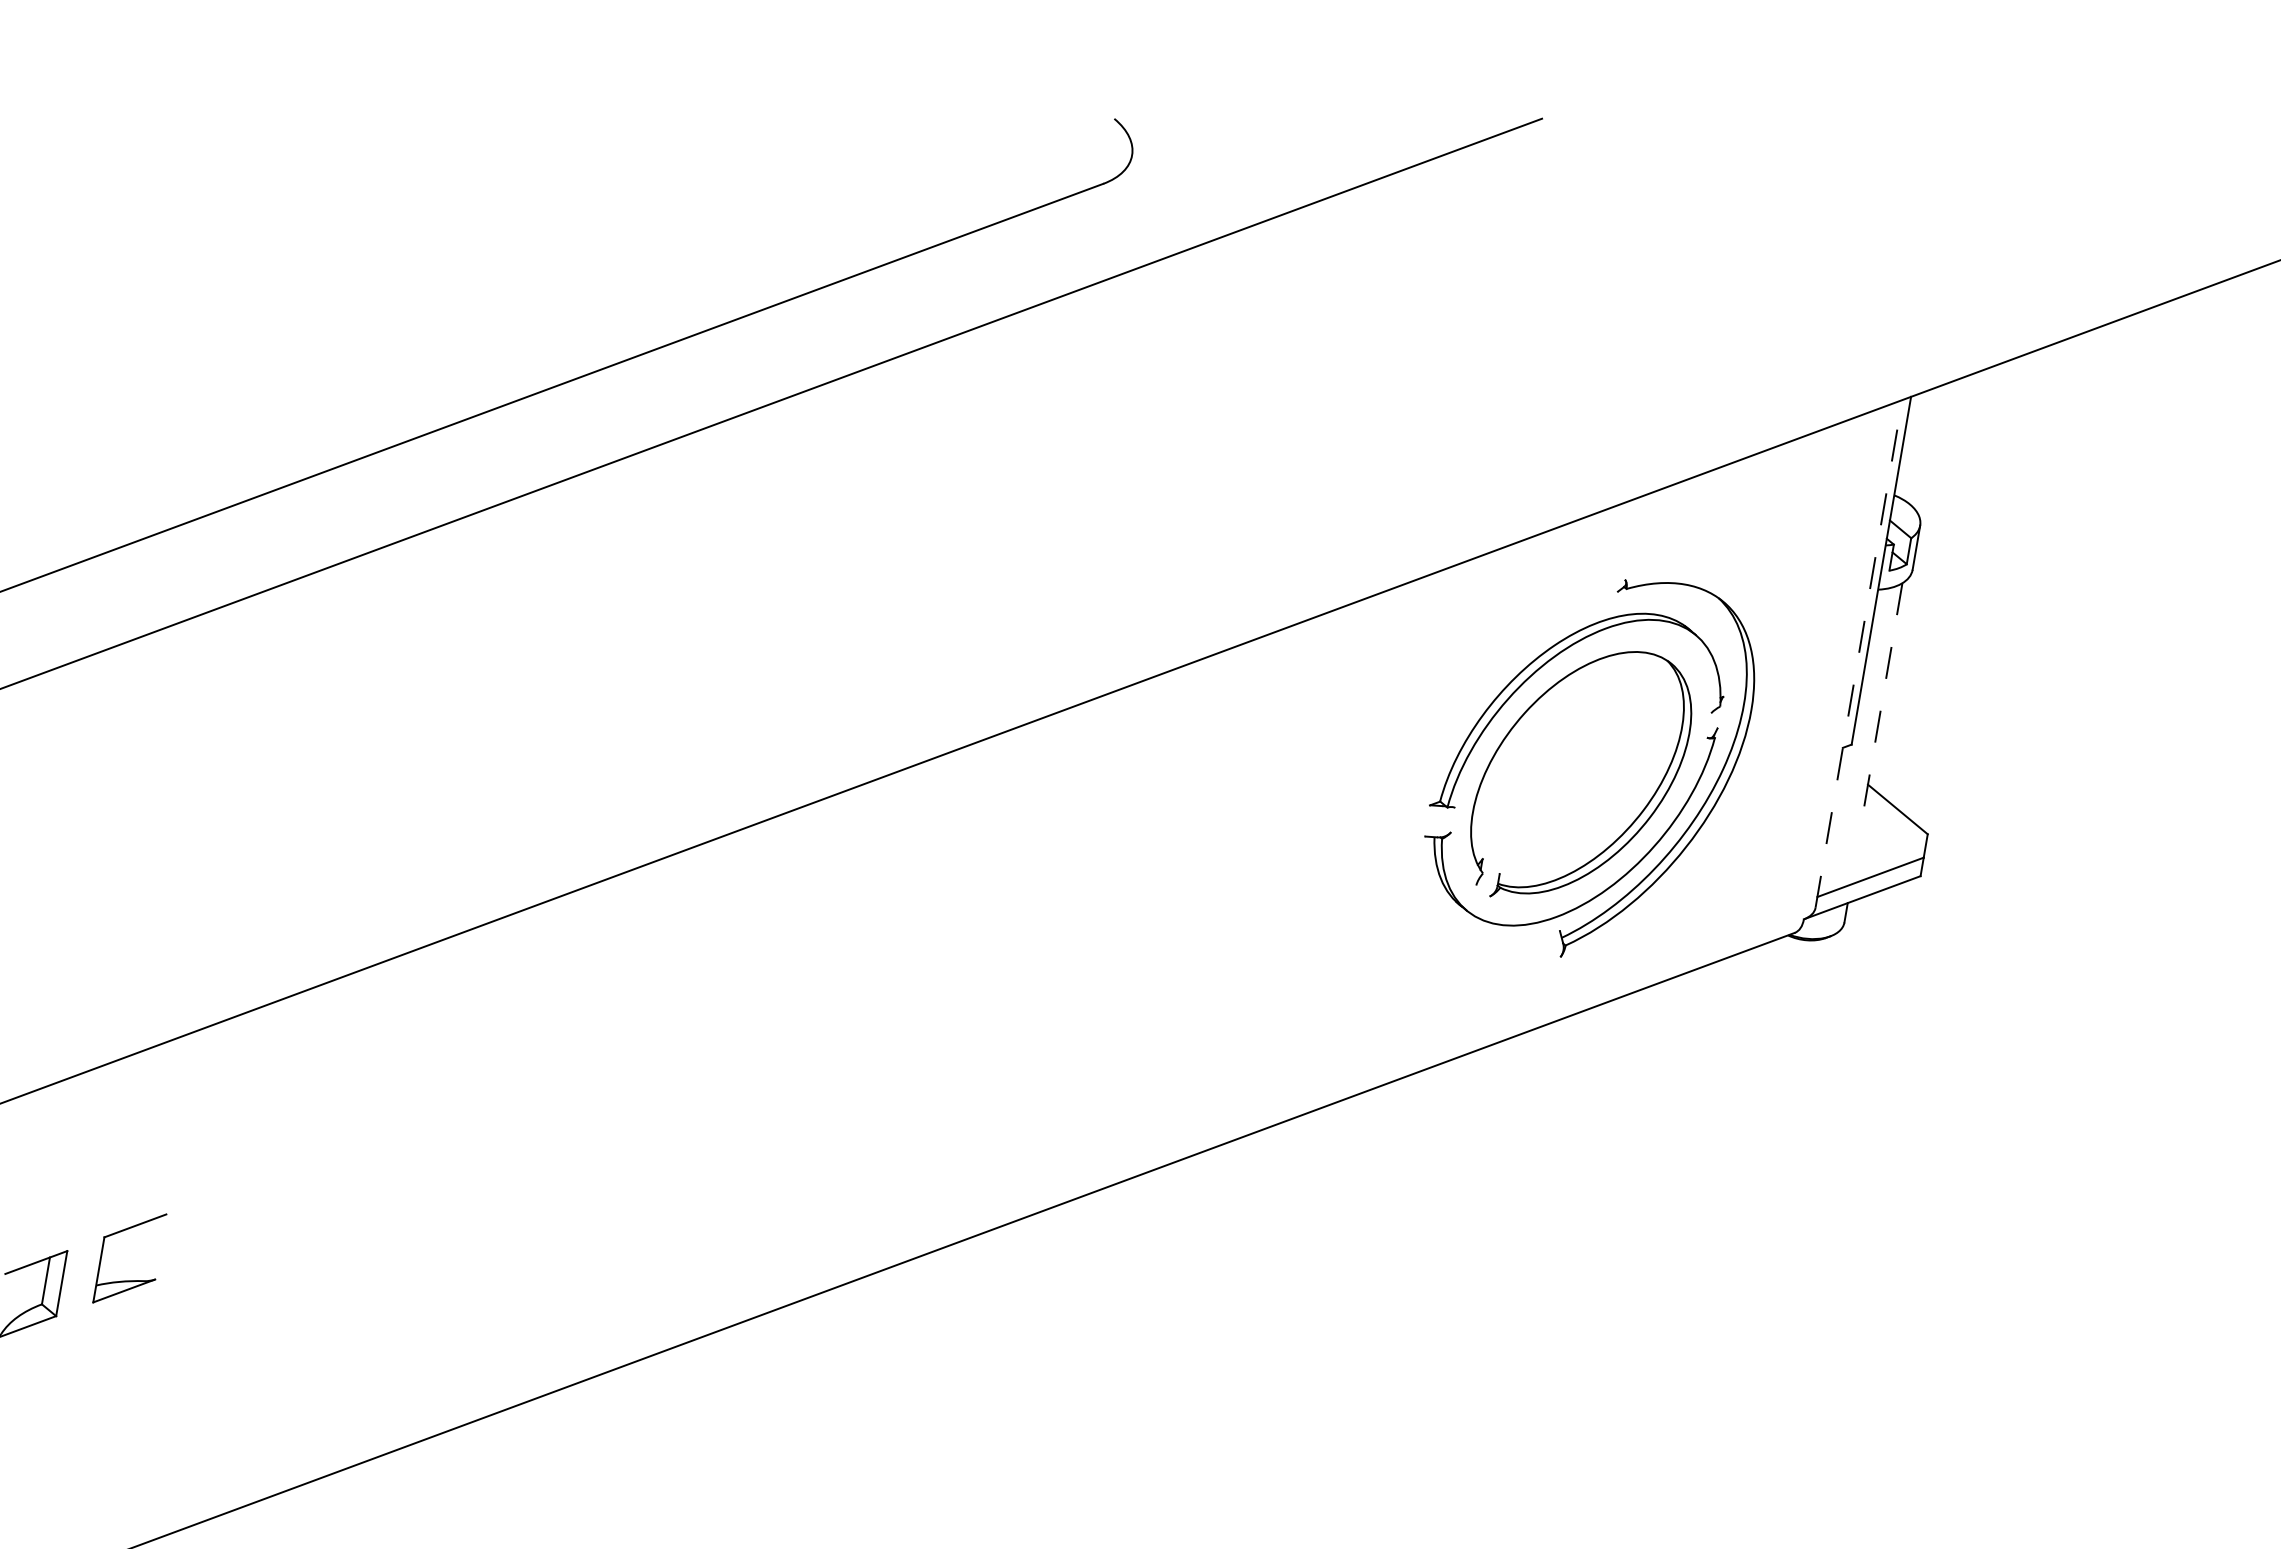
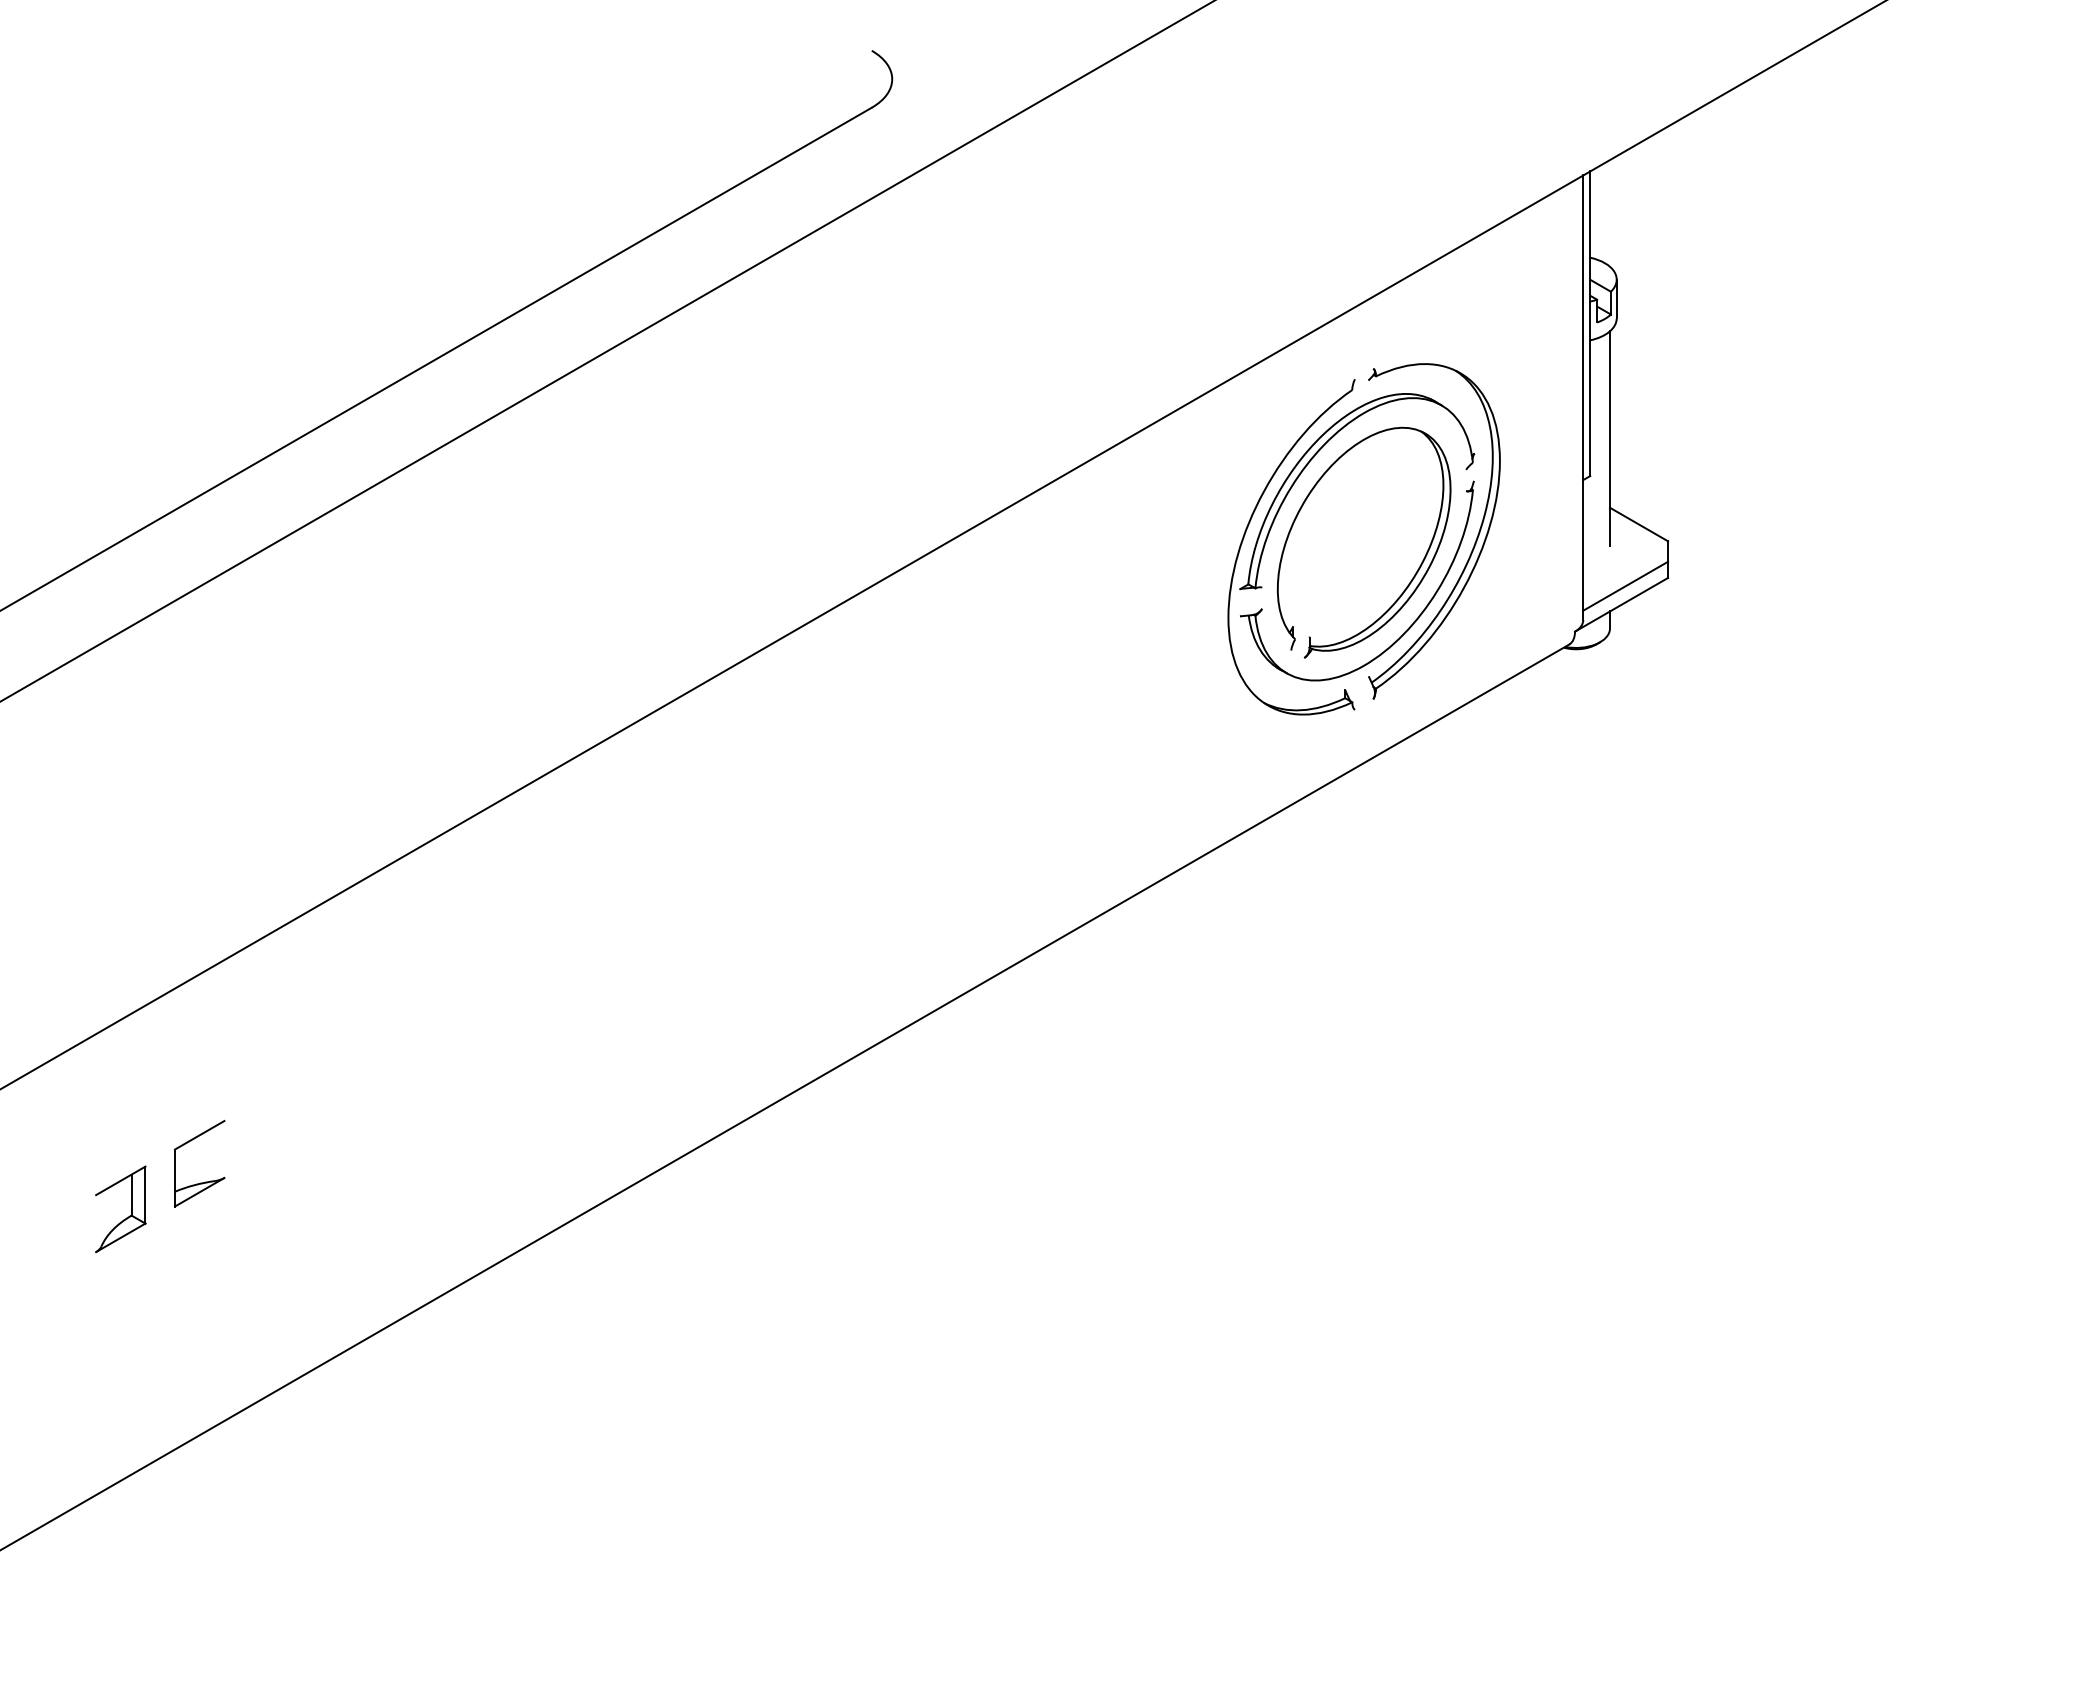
line: (1859, 653) -> (1583, 397), dashed -> solid
line: (1880, 705) -> (1609, 438), dashed -> solid
part: (1451, 736) -> (1248, 527), added

